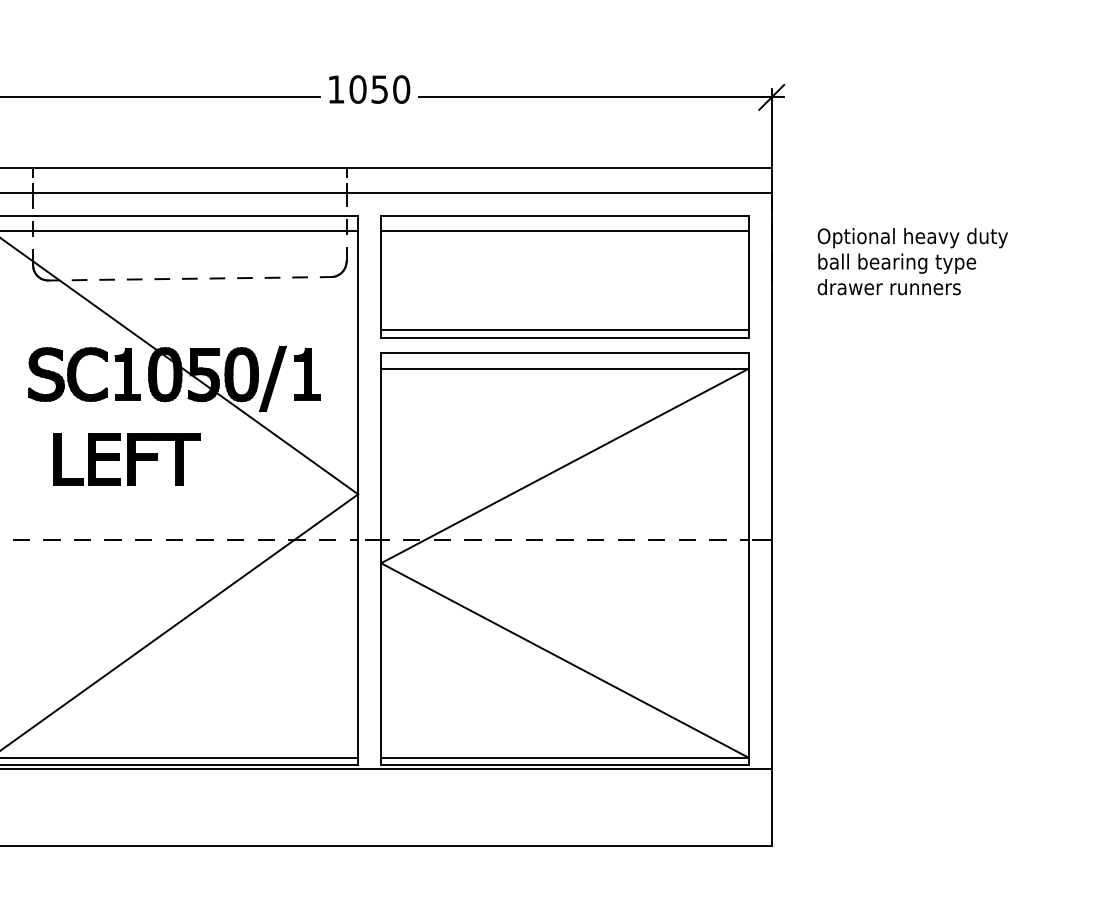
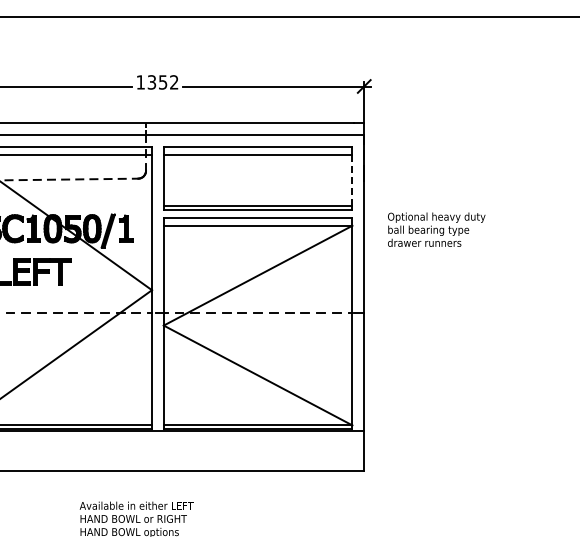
text: (378, 89) -> (162, 82), 1050 -> 1352
text: (912, 261) -> (436, 229), moved
line: (748, 280) -> (352, 180), solid -> dashed

